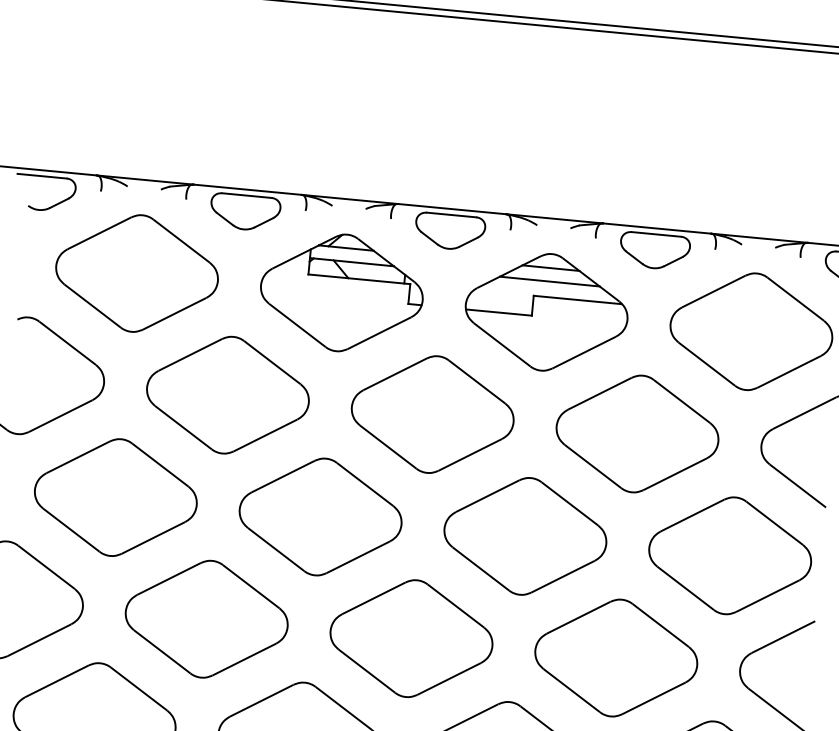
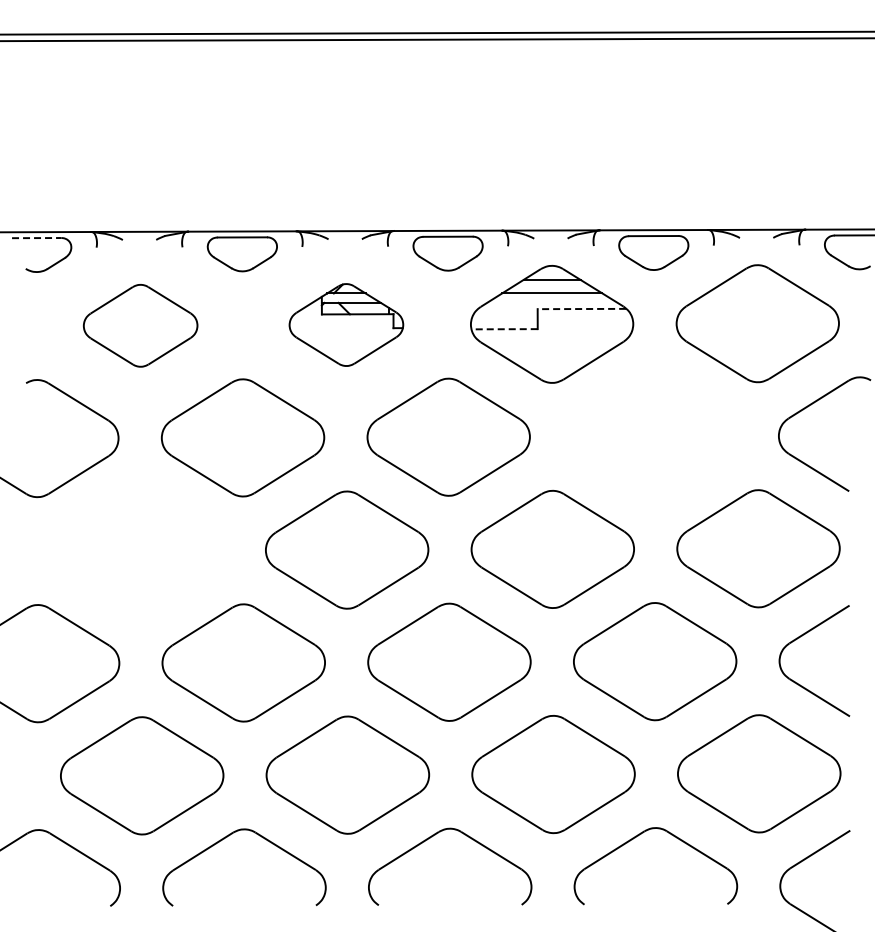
line: (41, 176) -> (36, 238), solid -> dashed
part: (136, 273) -> (140, 325), size x0.7
part: (342, 292) -> (346, 324), size x0.7
line: (577, 300) -> (581, 309), solid -> dashed
line: (498, 312) -> (504, 329), solid -> dashed
part: (637, 433) -> (654, 436), removed
part: (115, 497) -> (141, 550), removed

